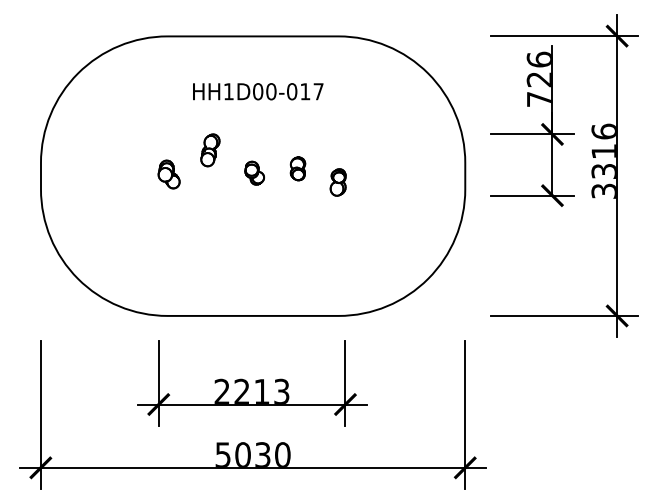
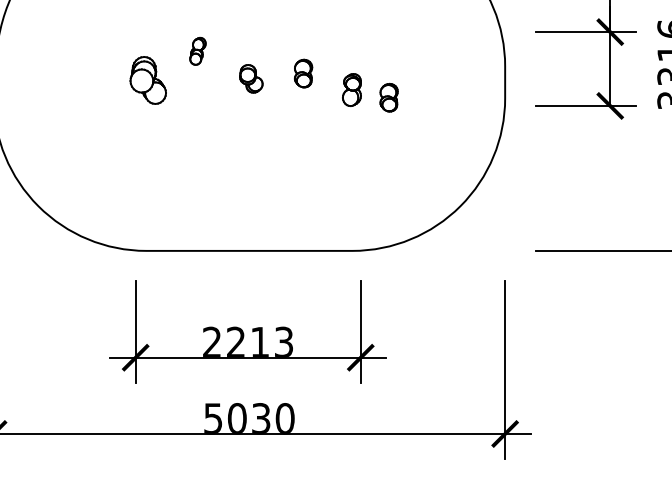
part: (210, 150) -> (198, 51), size x0.7
part: (168, 174) -> (147, 80), size x1.4
part: (368, 188) -> (388, 97), added

